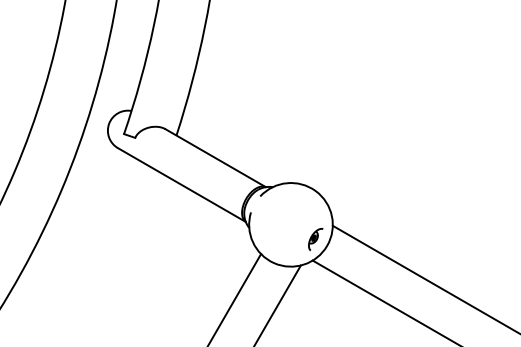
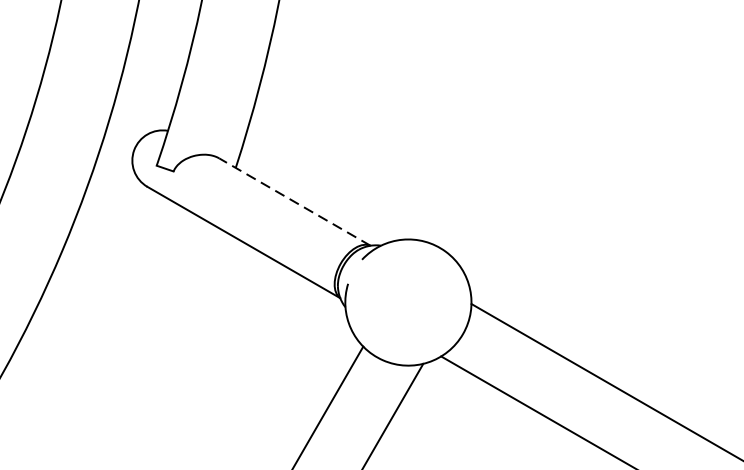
line: (215, 158) -> (294, 202), solid -> dashed
part: (315, 239) -> (445, 324), removed

